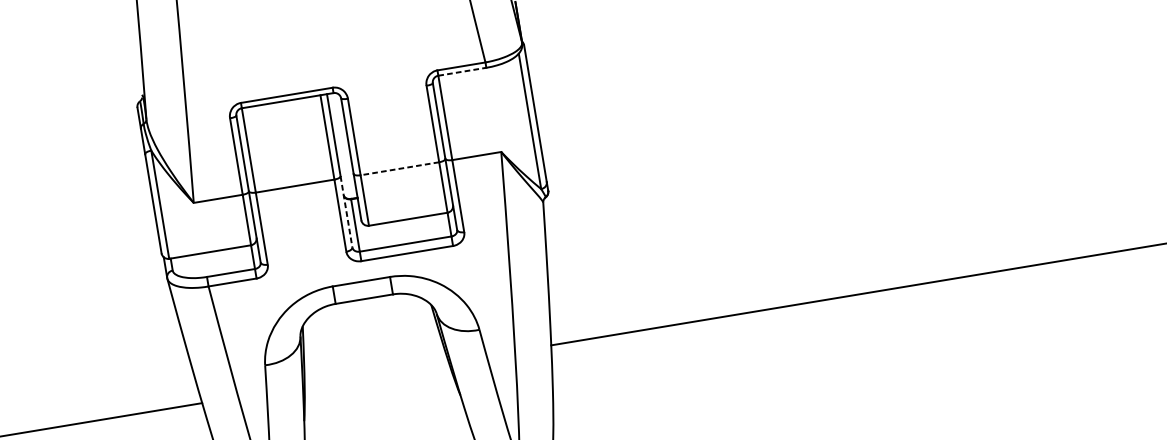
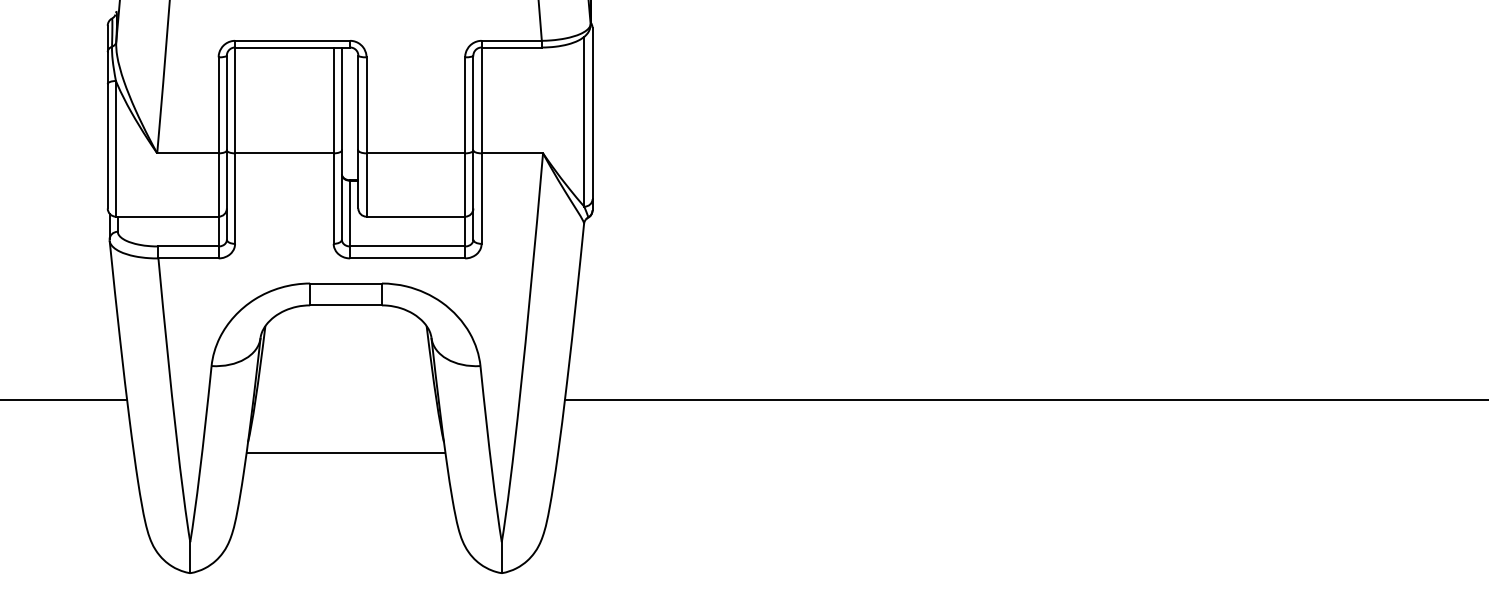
line: (462, 71) -> (512, 47), dashed -> solid
line: (399, 168) -> (415, 153), dashed -> solid
line: (346, 212) -> (341, 195), dashed -> solid
line: (383, 417) -> (345, 453), added

